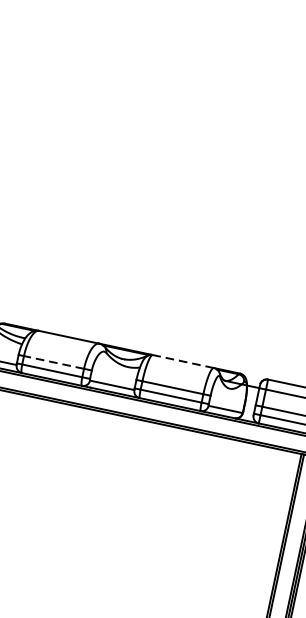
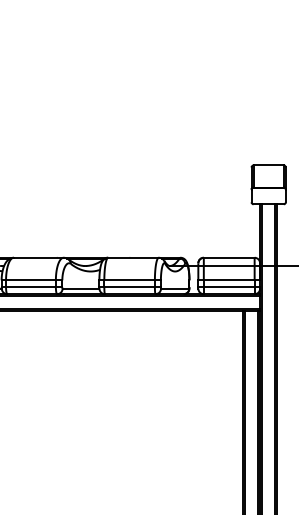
line: (183, 361) -> (133, 257), dashed -> solid
line: (53, 362) -> (30, 280), dashed -> solid

